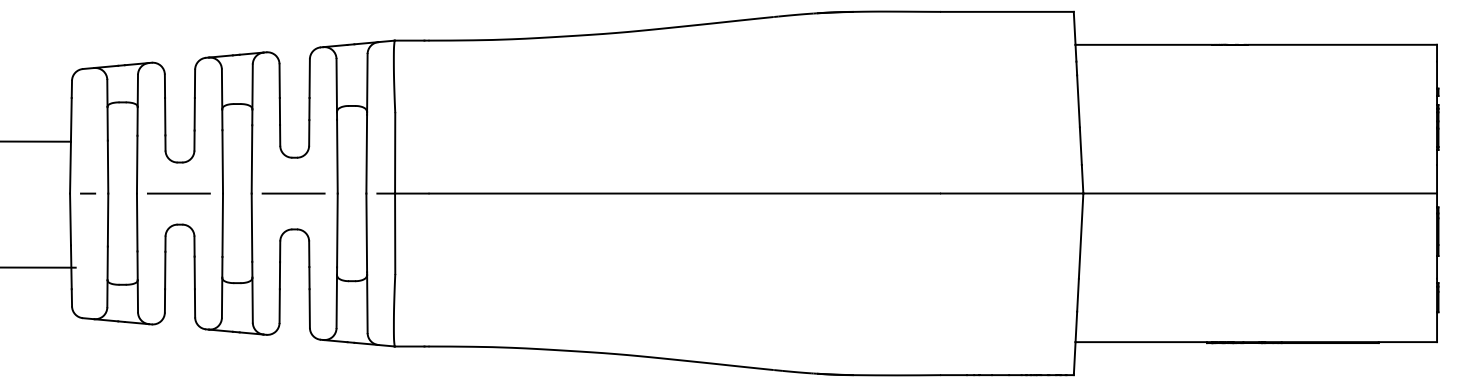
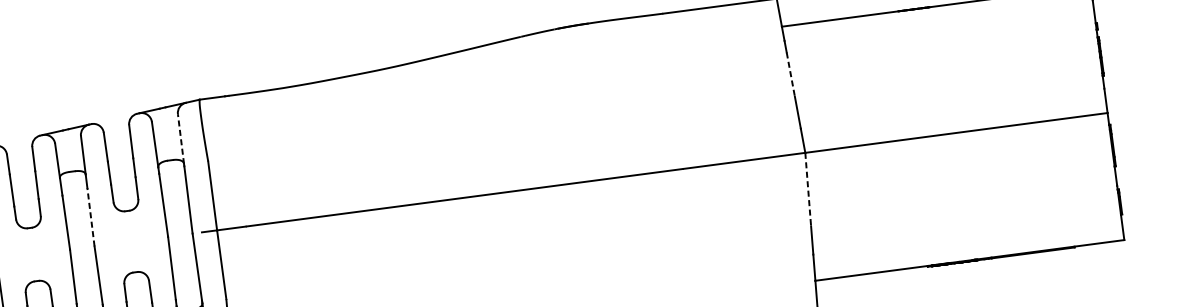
line: (367, 82) -> (181, 138), solid -> dashed
line: (1078, 101) -> (790, 74), solid -> dashed
line: (251, 158) -> (90, 216), solid -> dashed
line: (178, 193) -> (32, 254), removed
line: (293, 193) -> (130, 241), removed
line: (1081, 236) -> (808, 189), solid -> dashed

